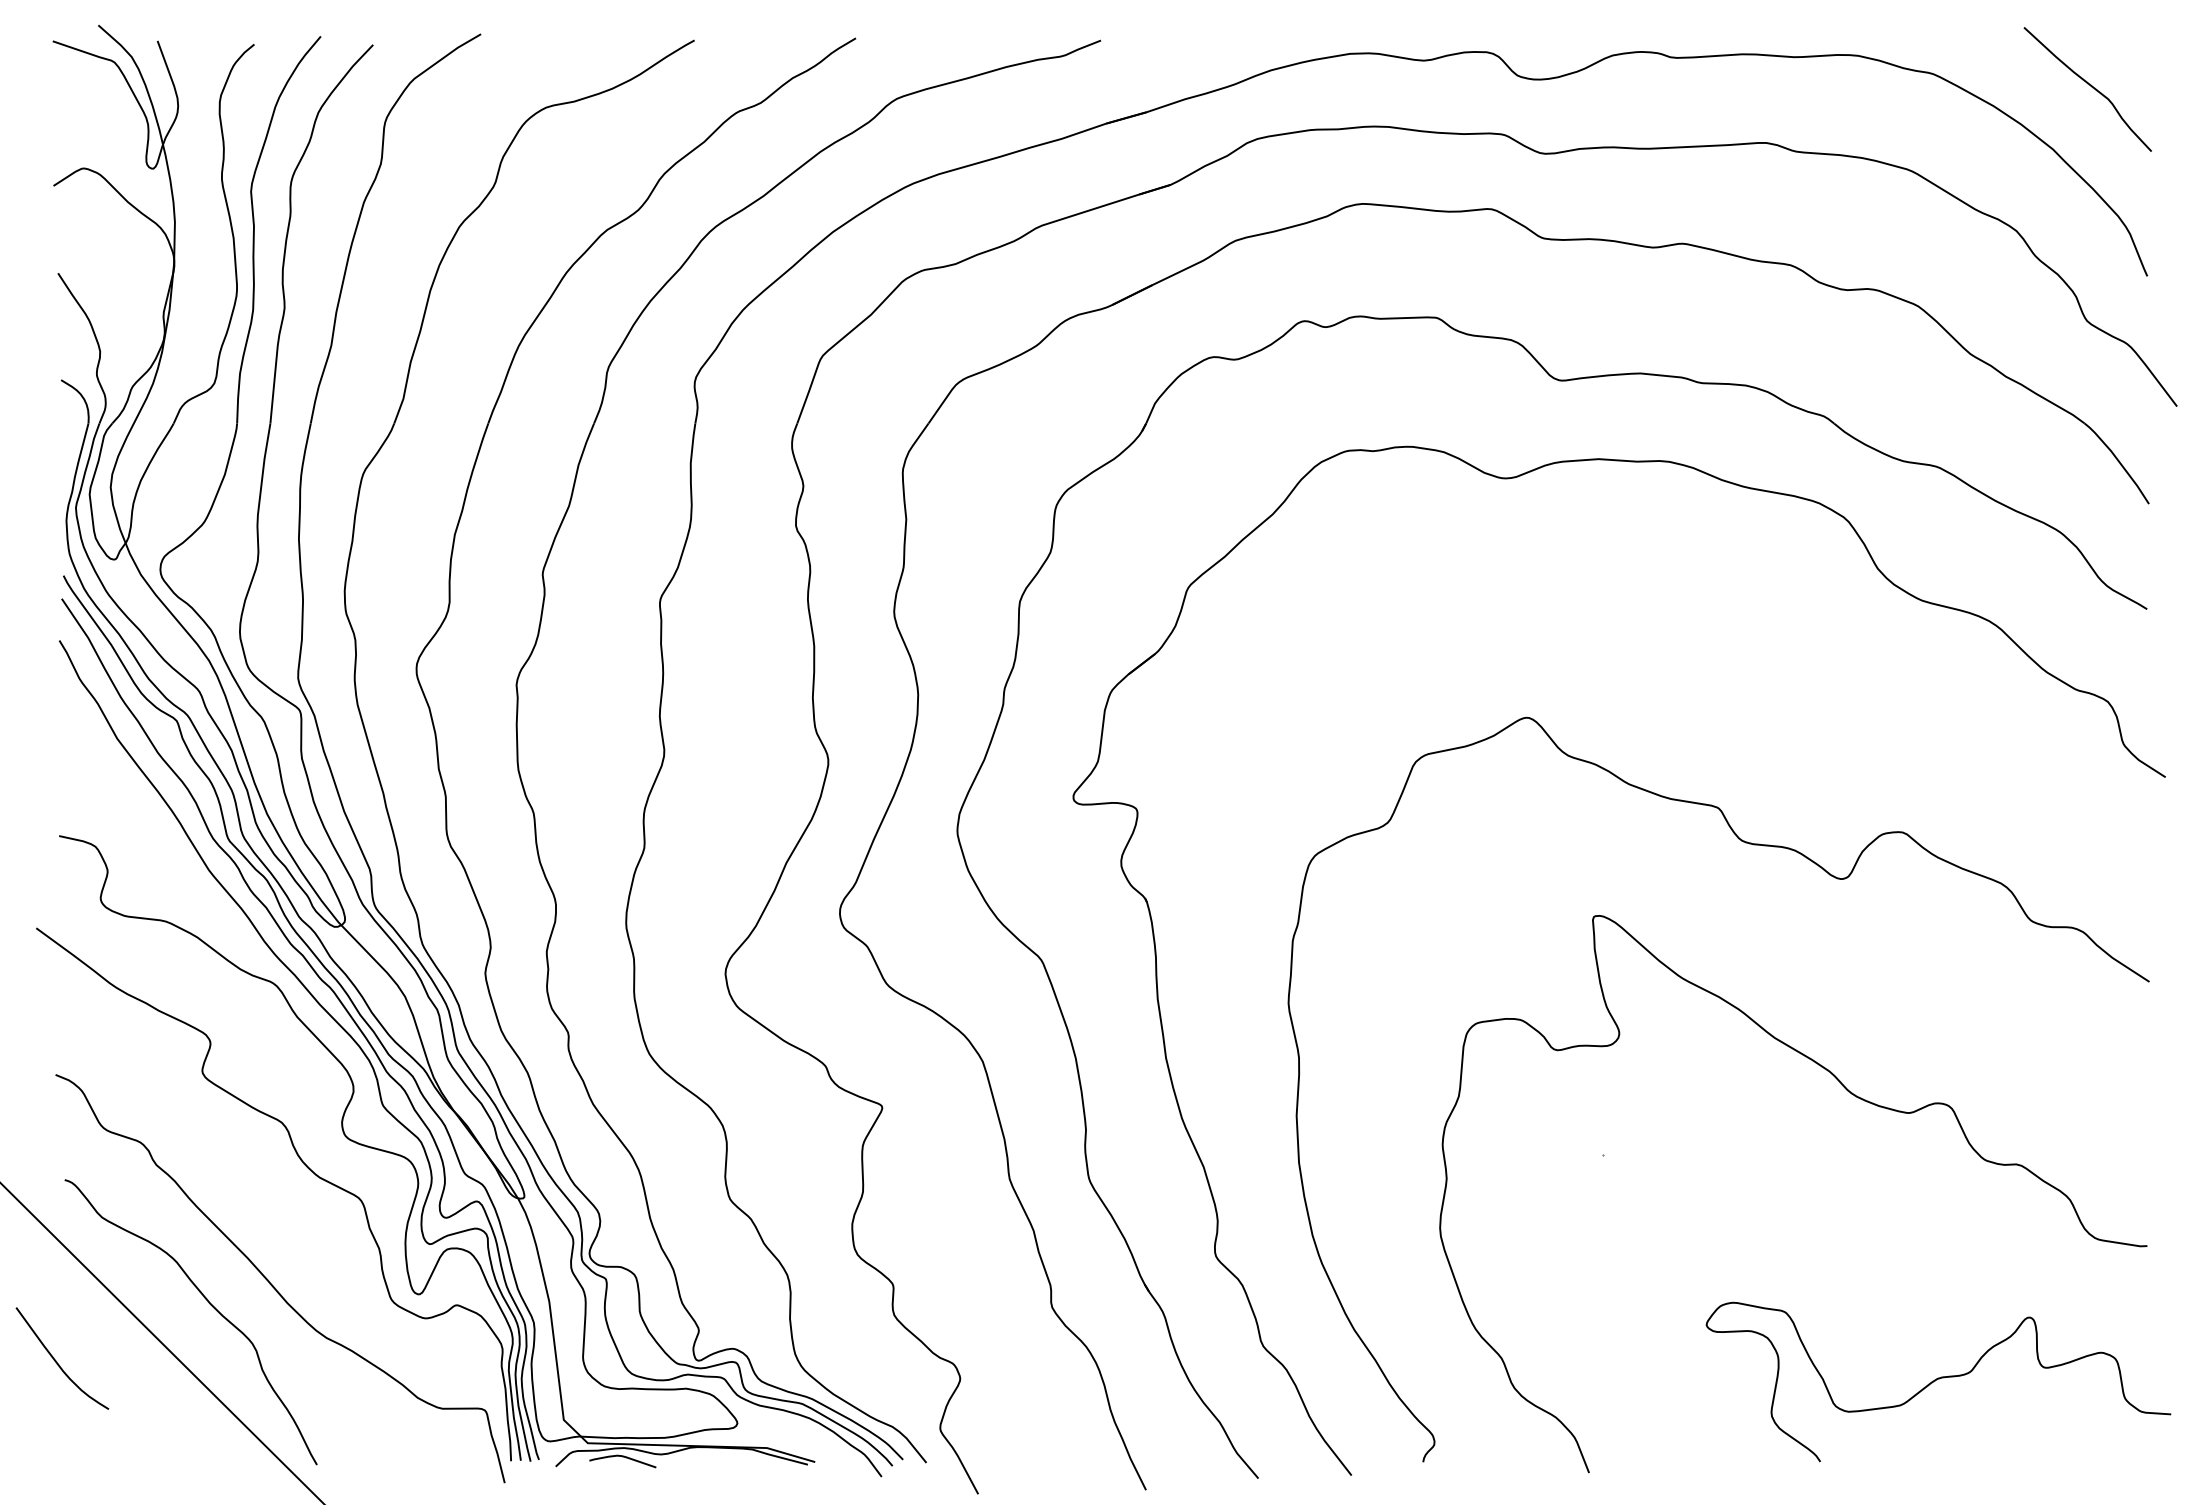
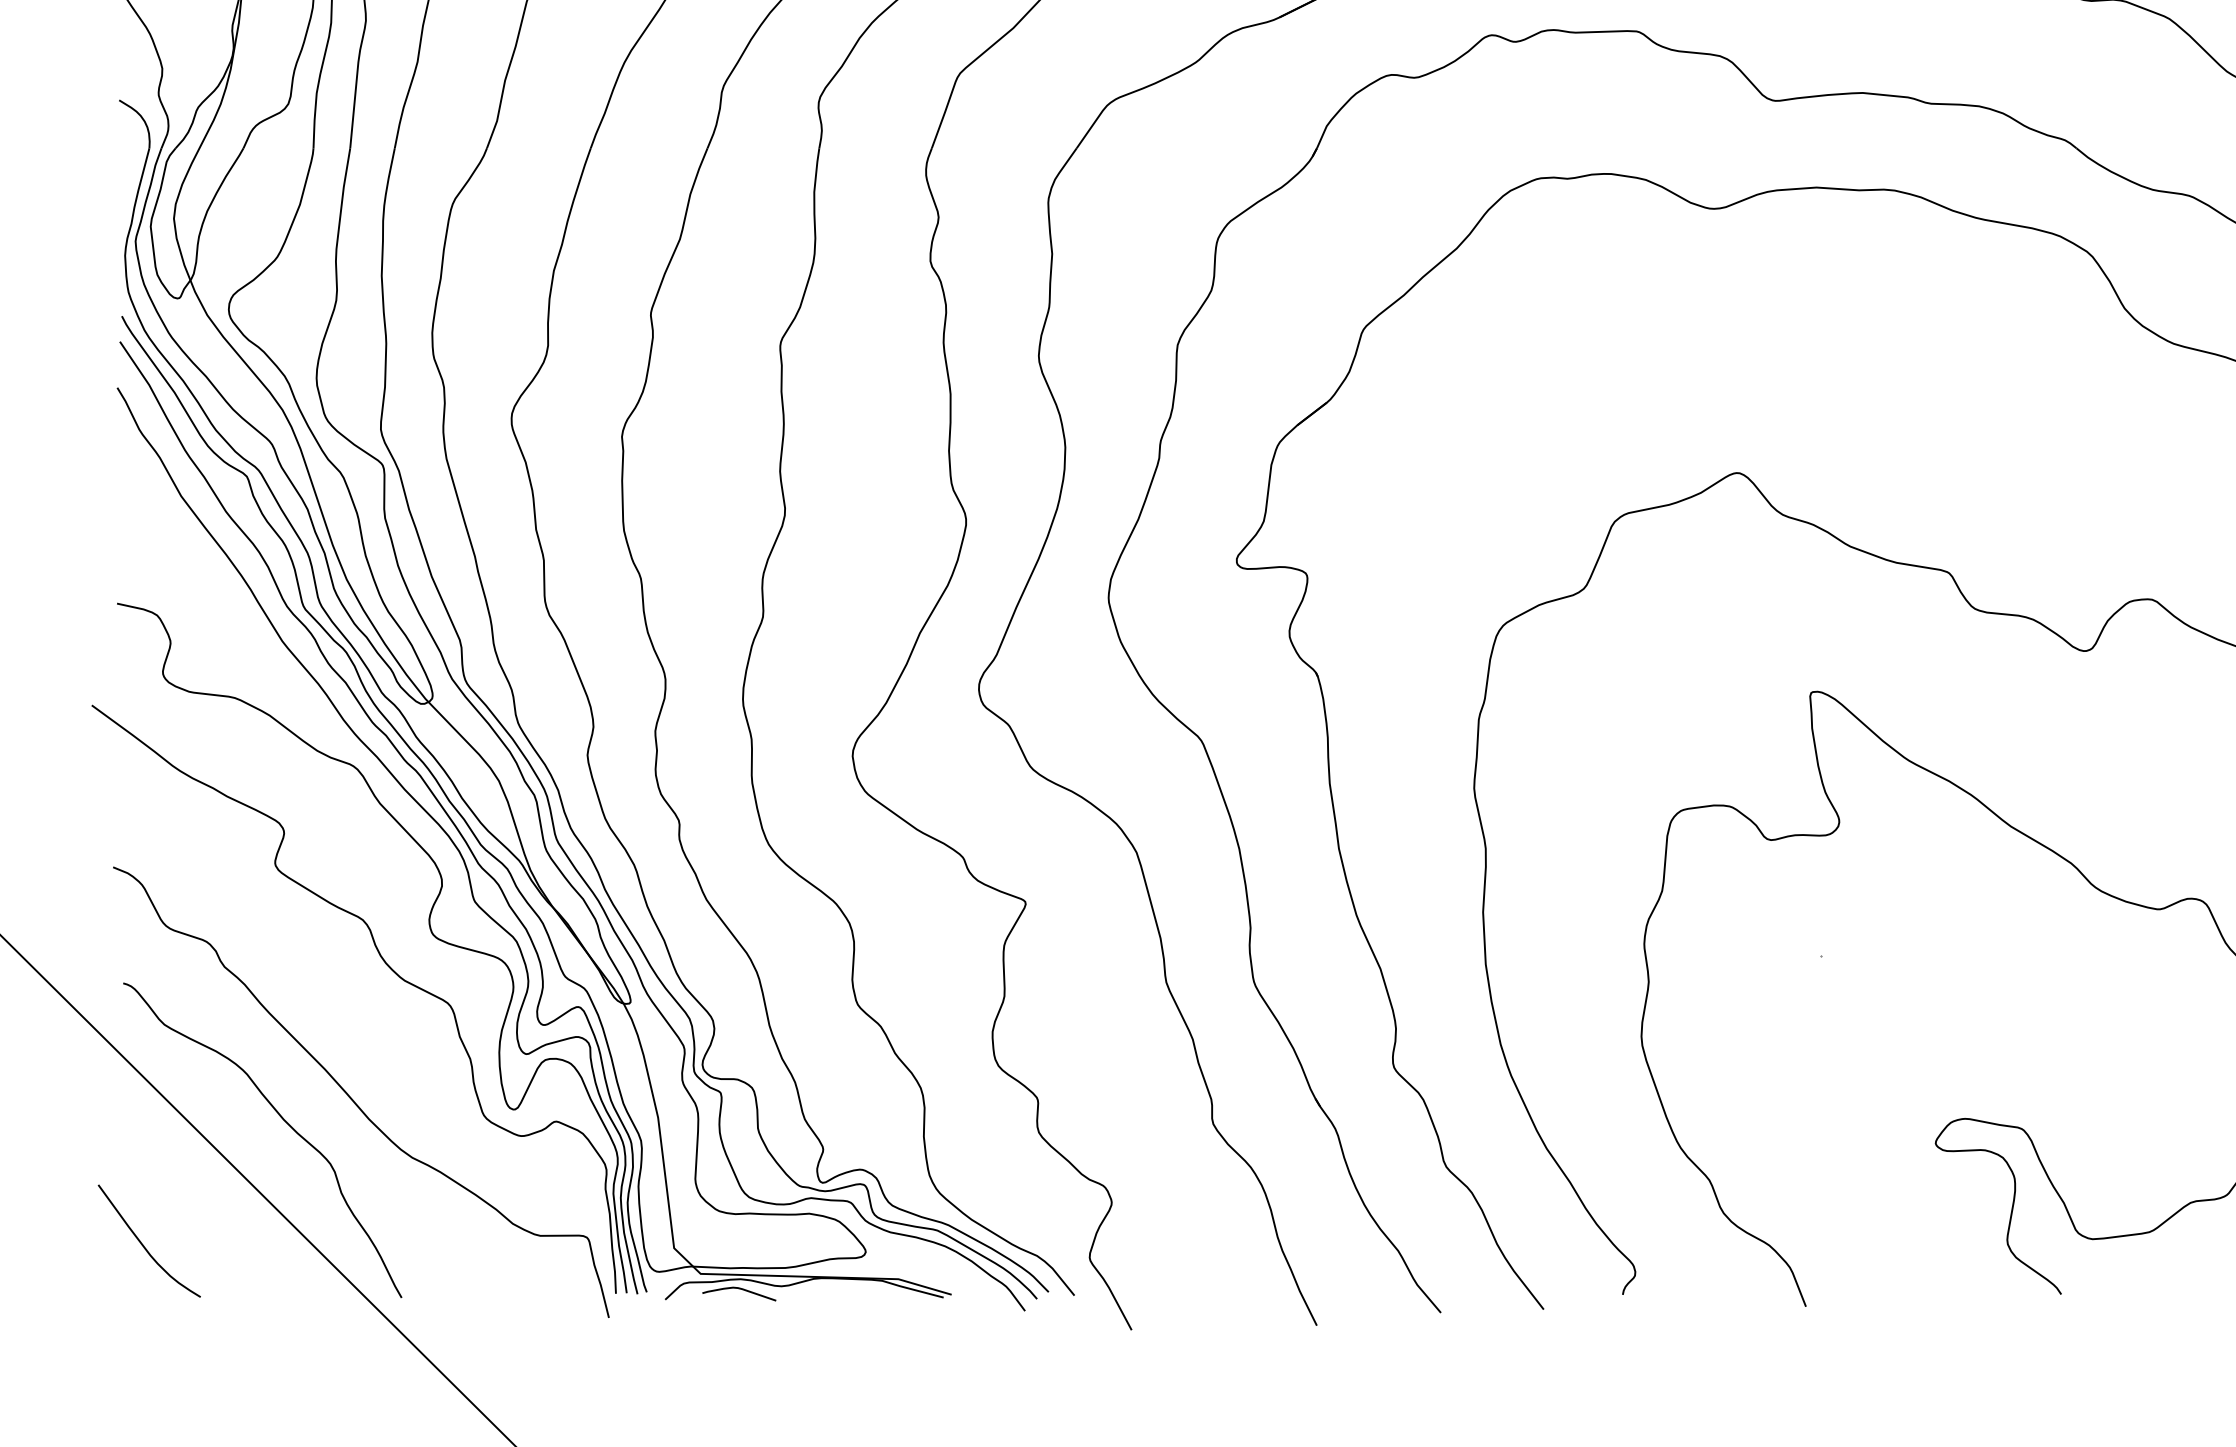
curve: (56, 1360) -> (142, 1243), moved

